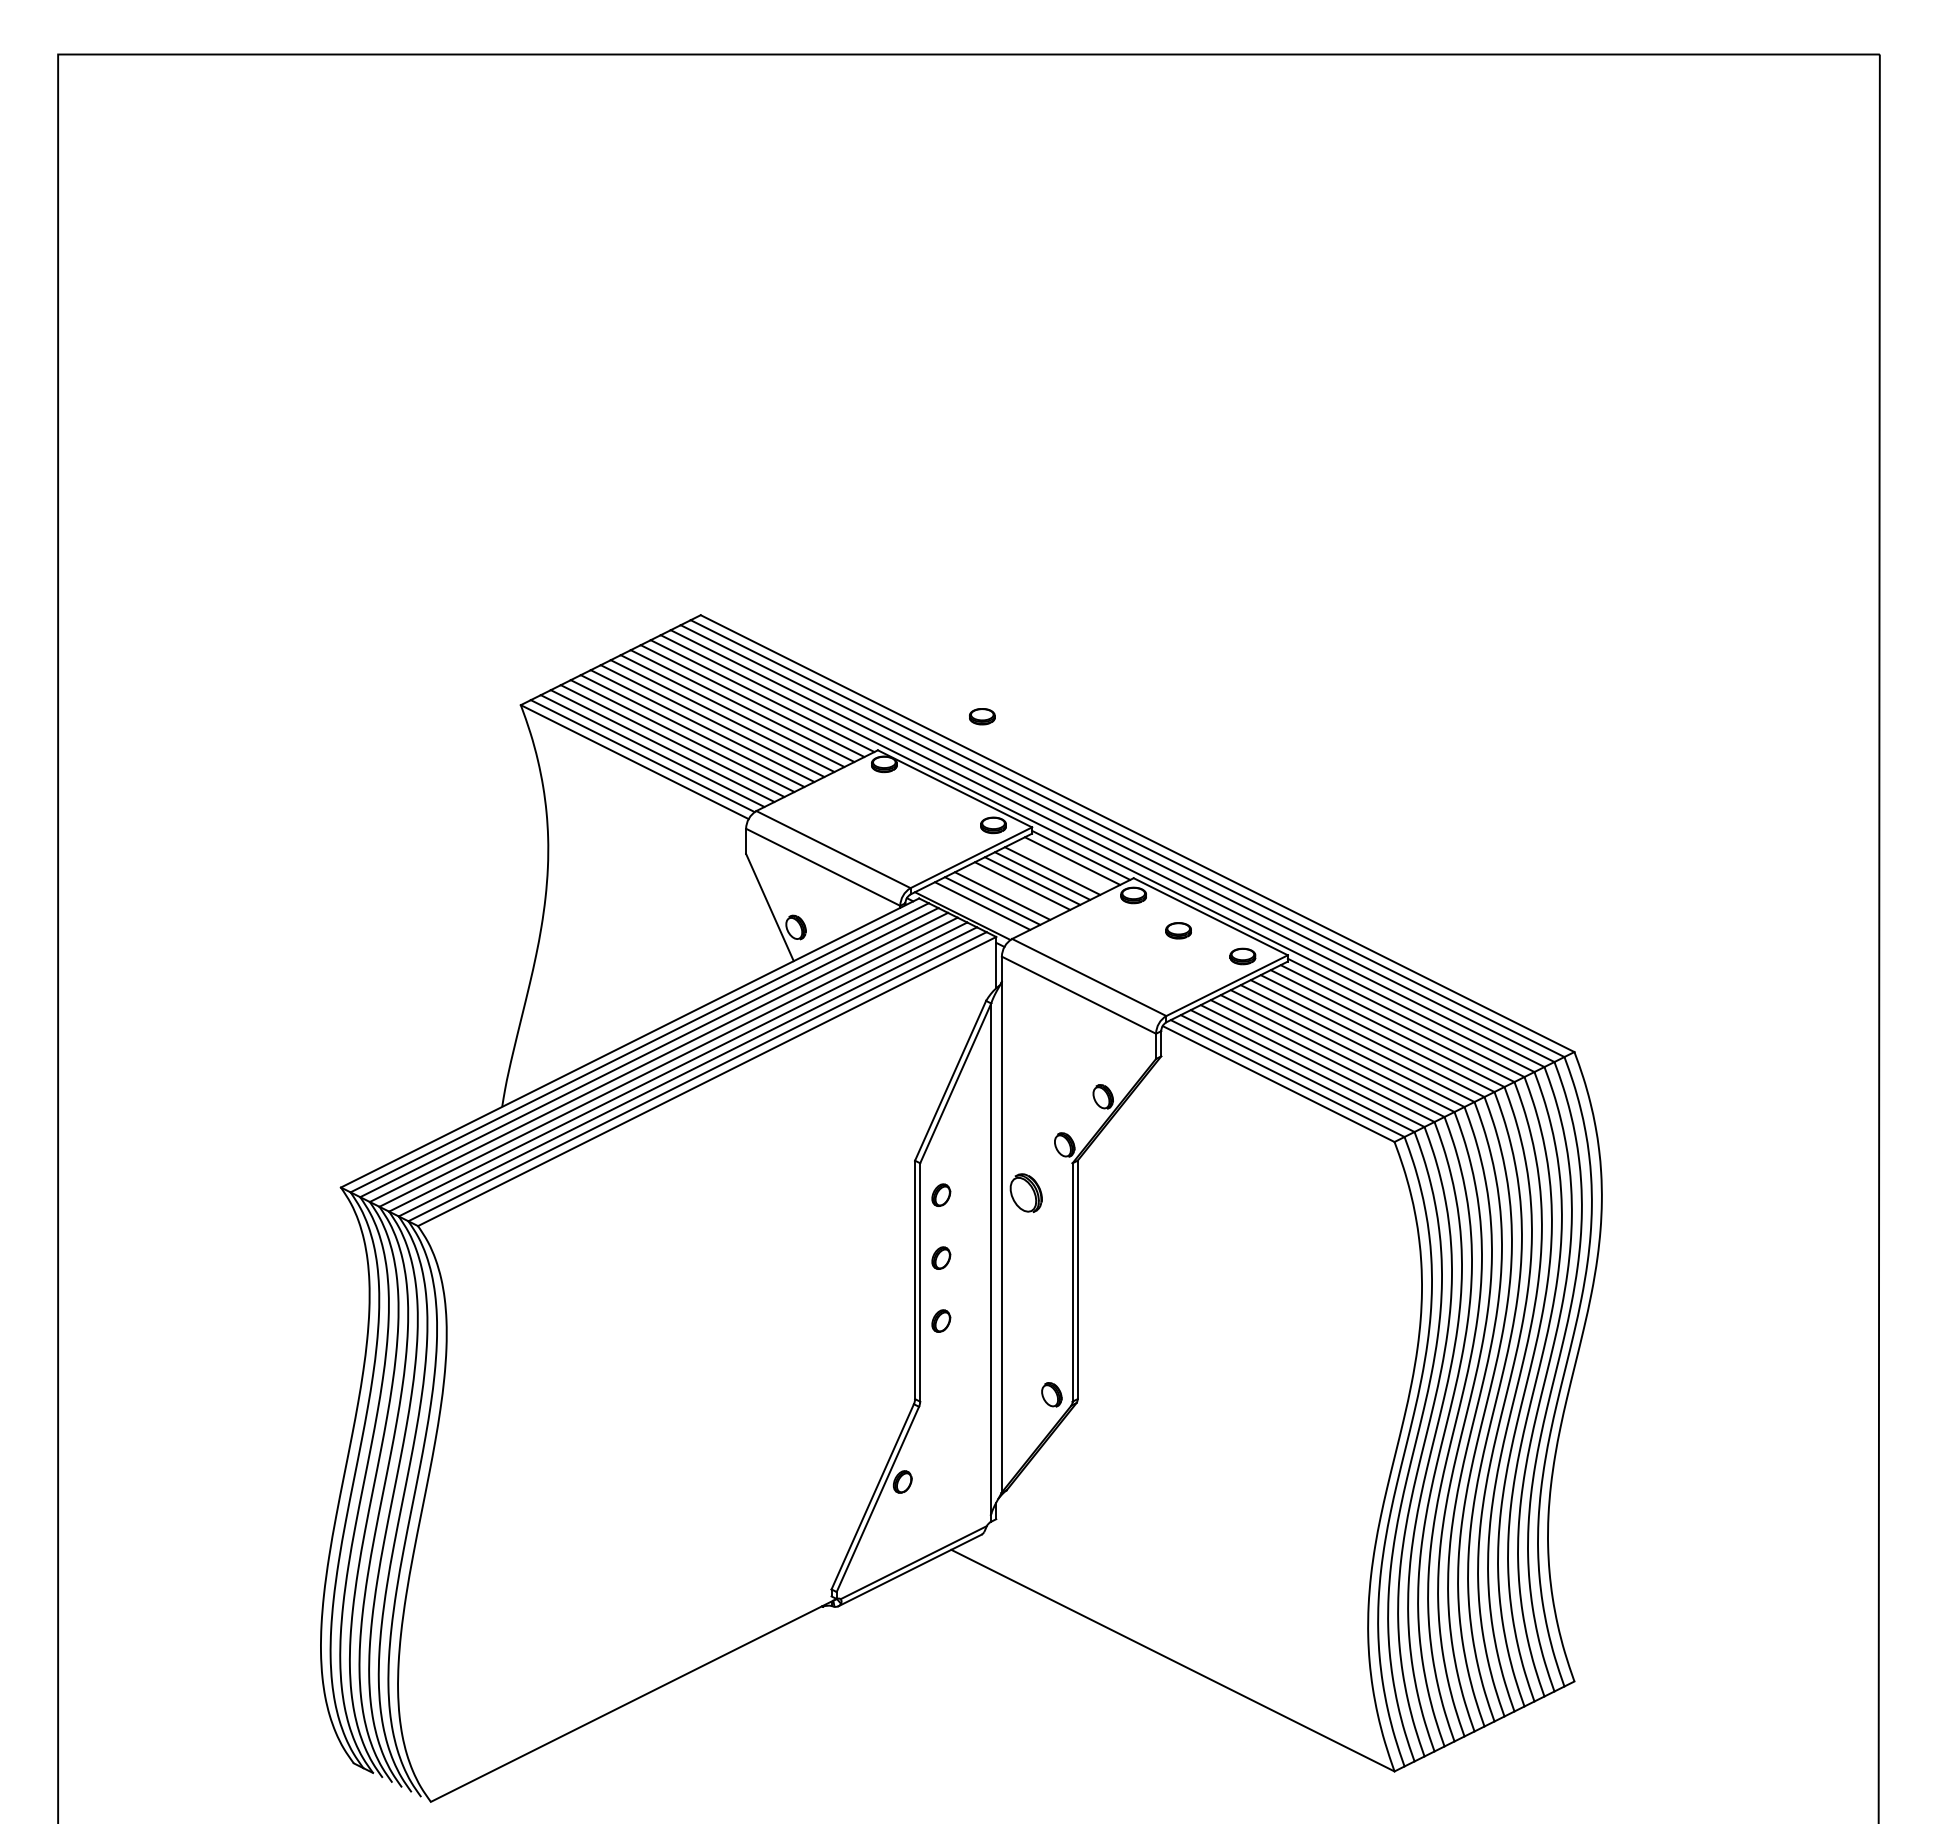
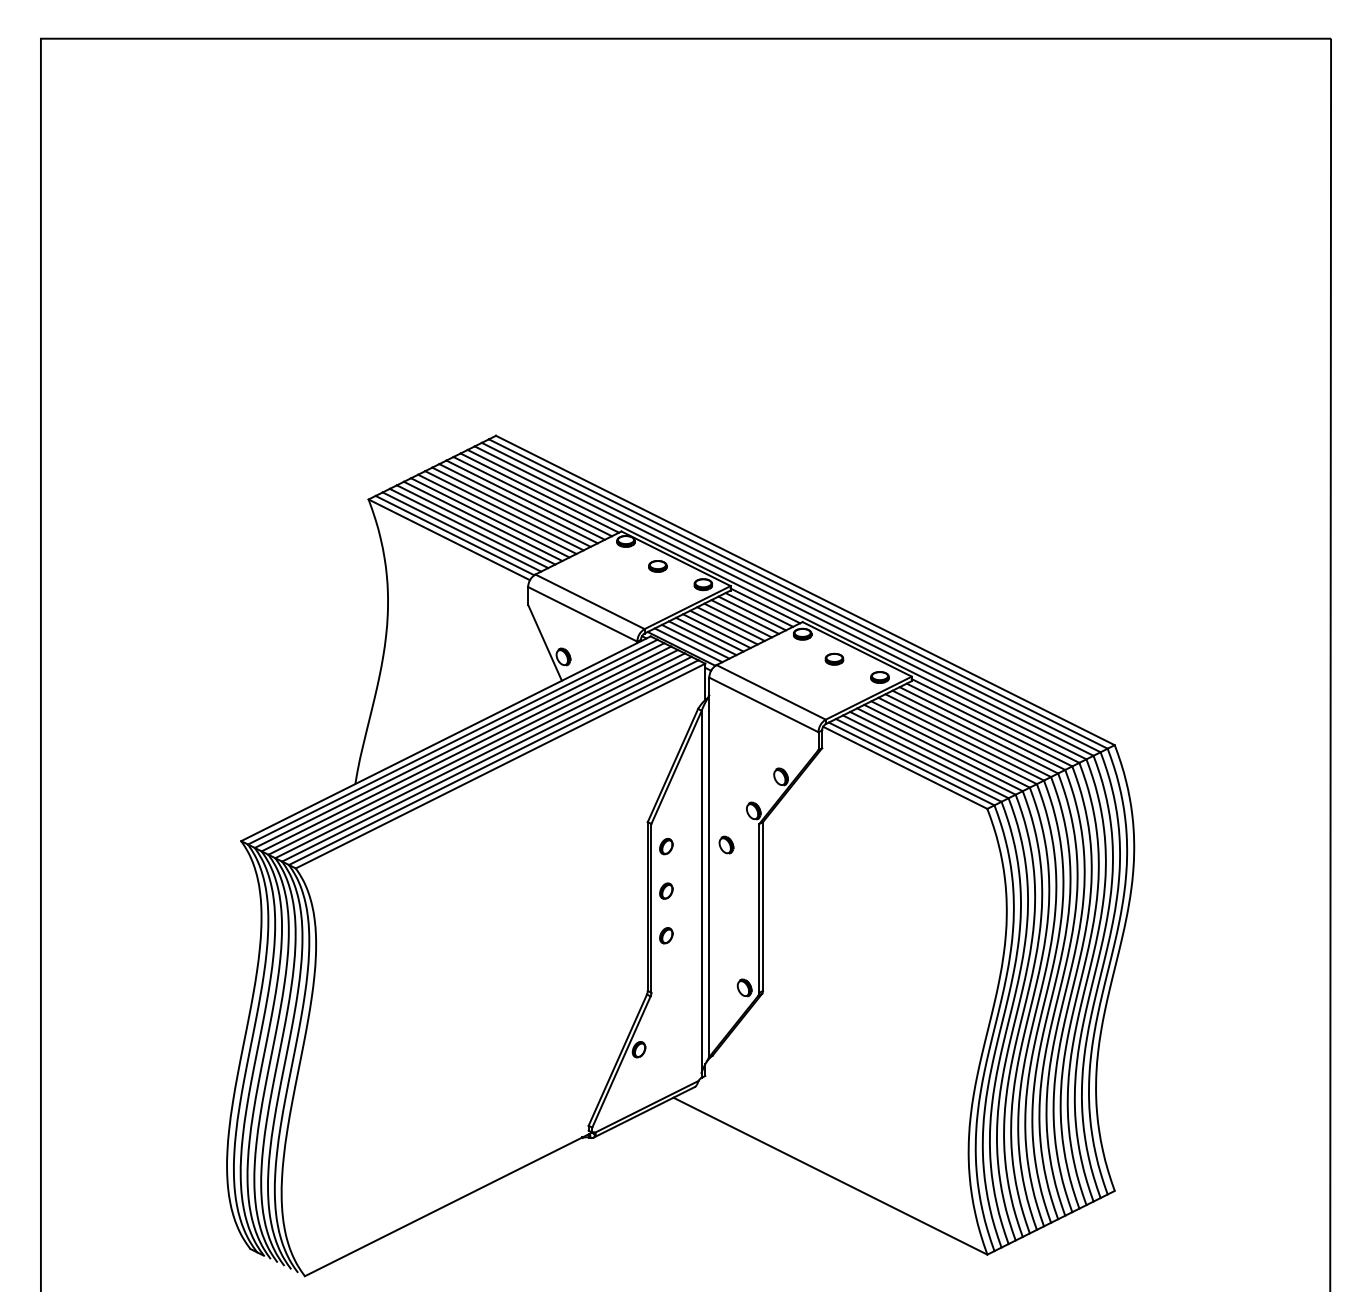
part: (982, 716) -> (658, 566), moved
line: (1062, 865) -> (752, 613), added
line: (1012, 890) -> (716, 630), added
line: (972, 910) -> (688, 644), added
part: (1025, 1192) -> (726, 844), size x0.62

